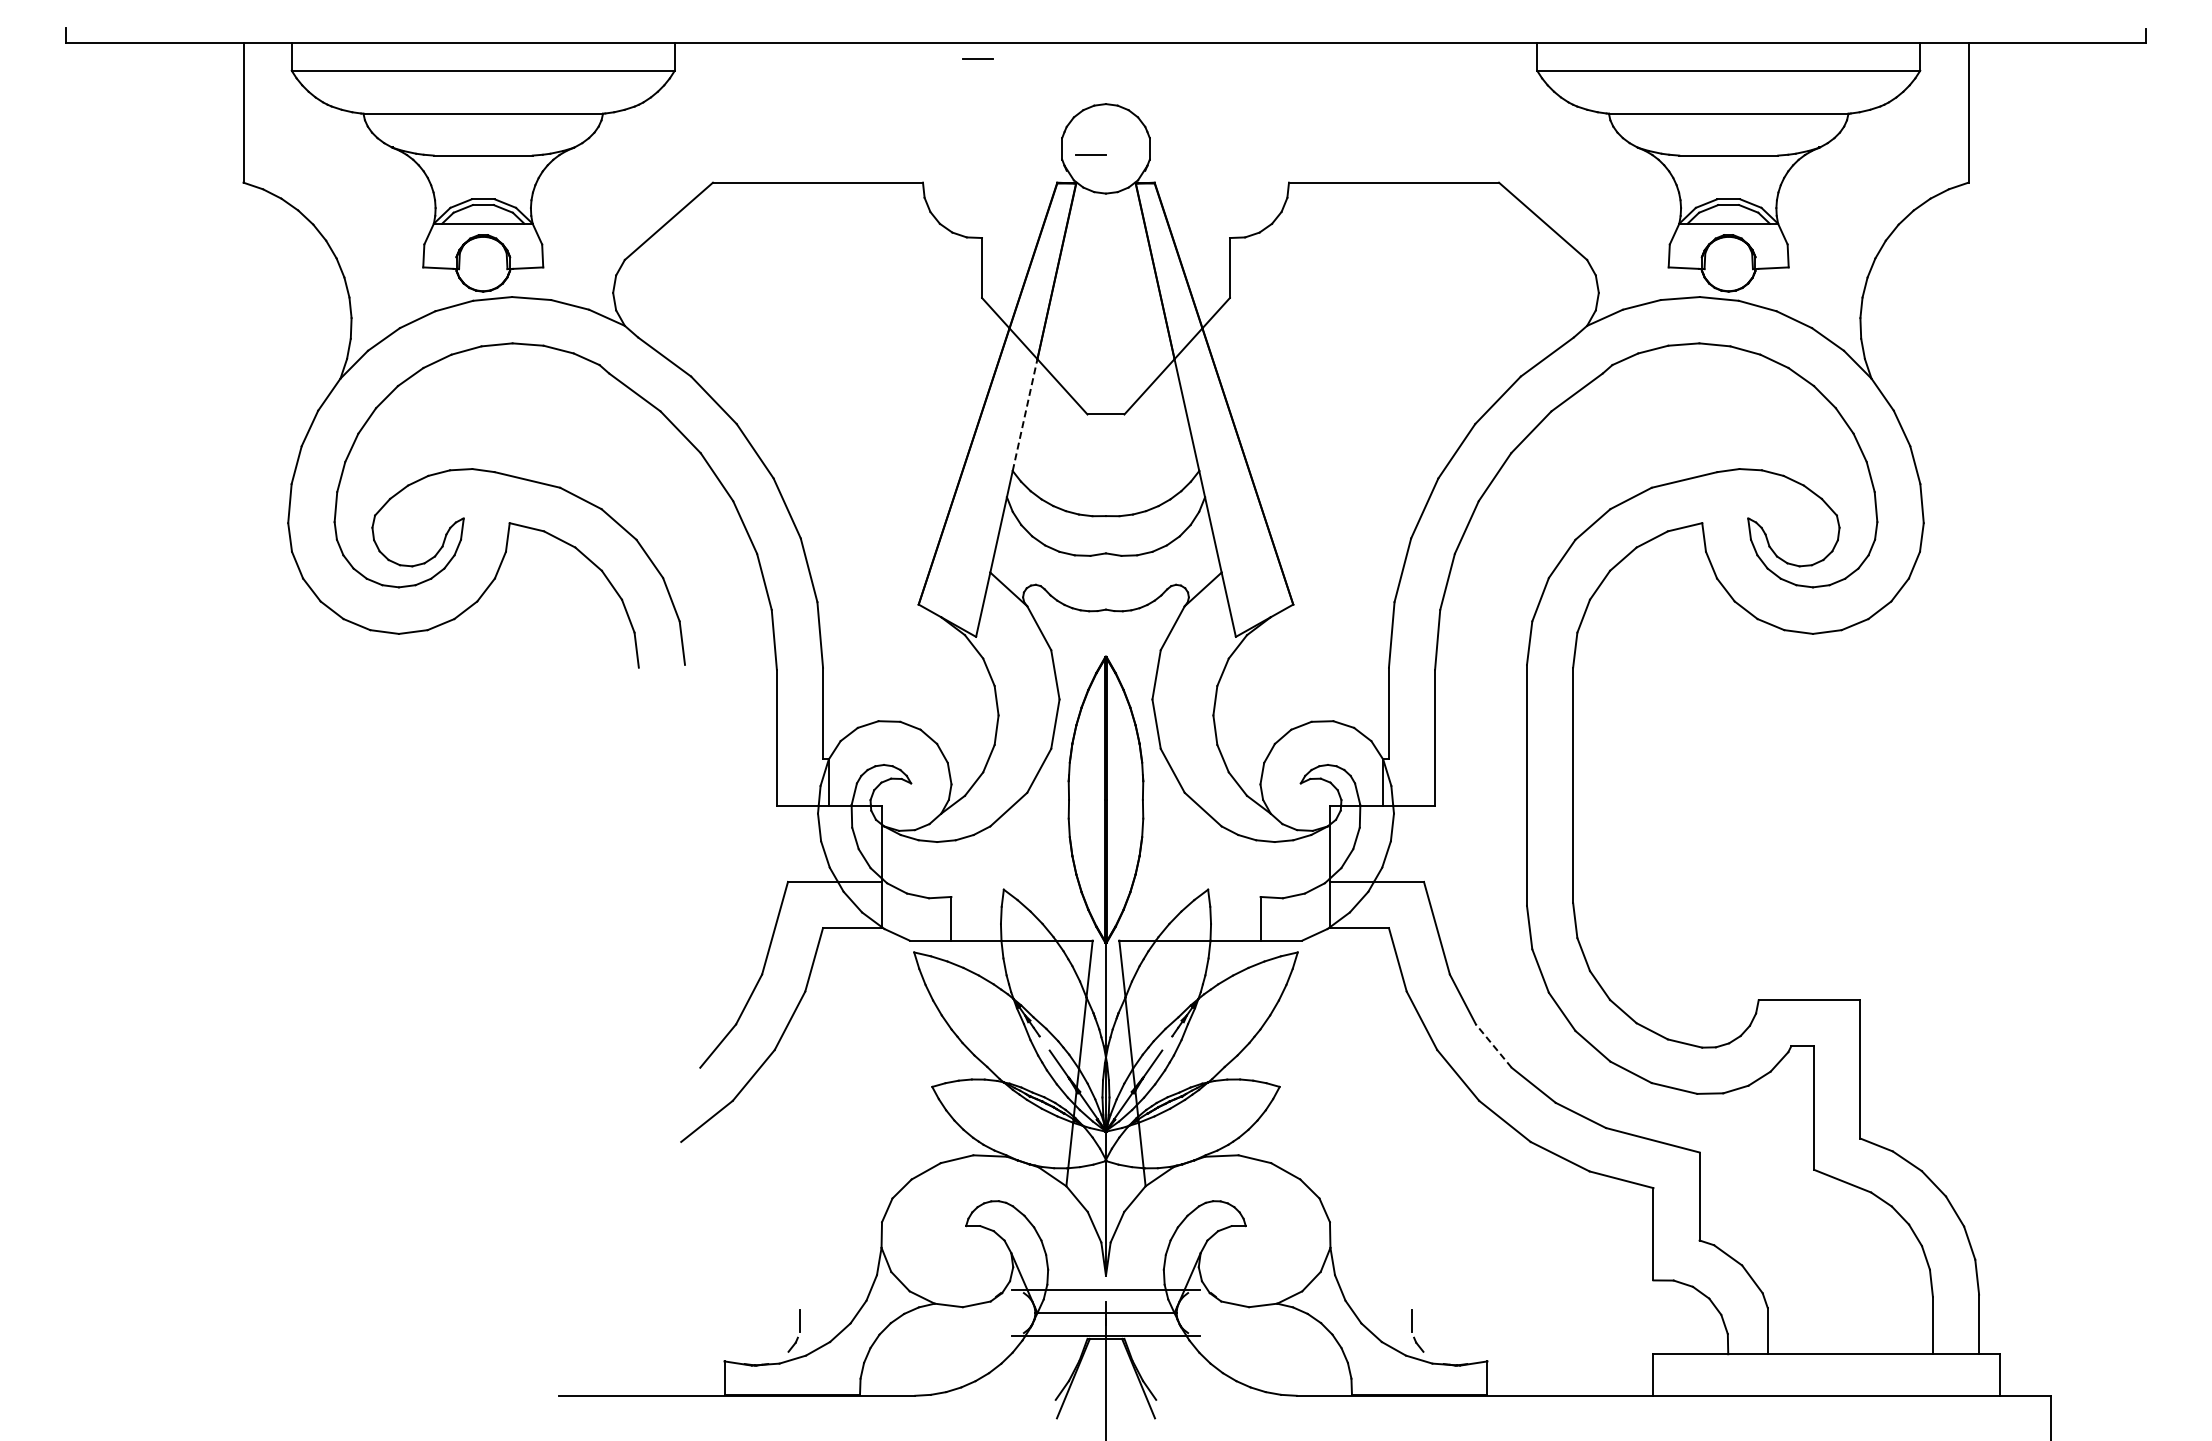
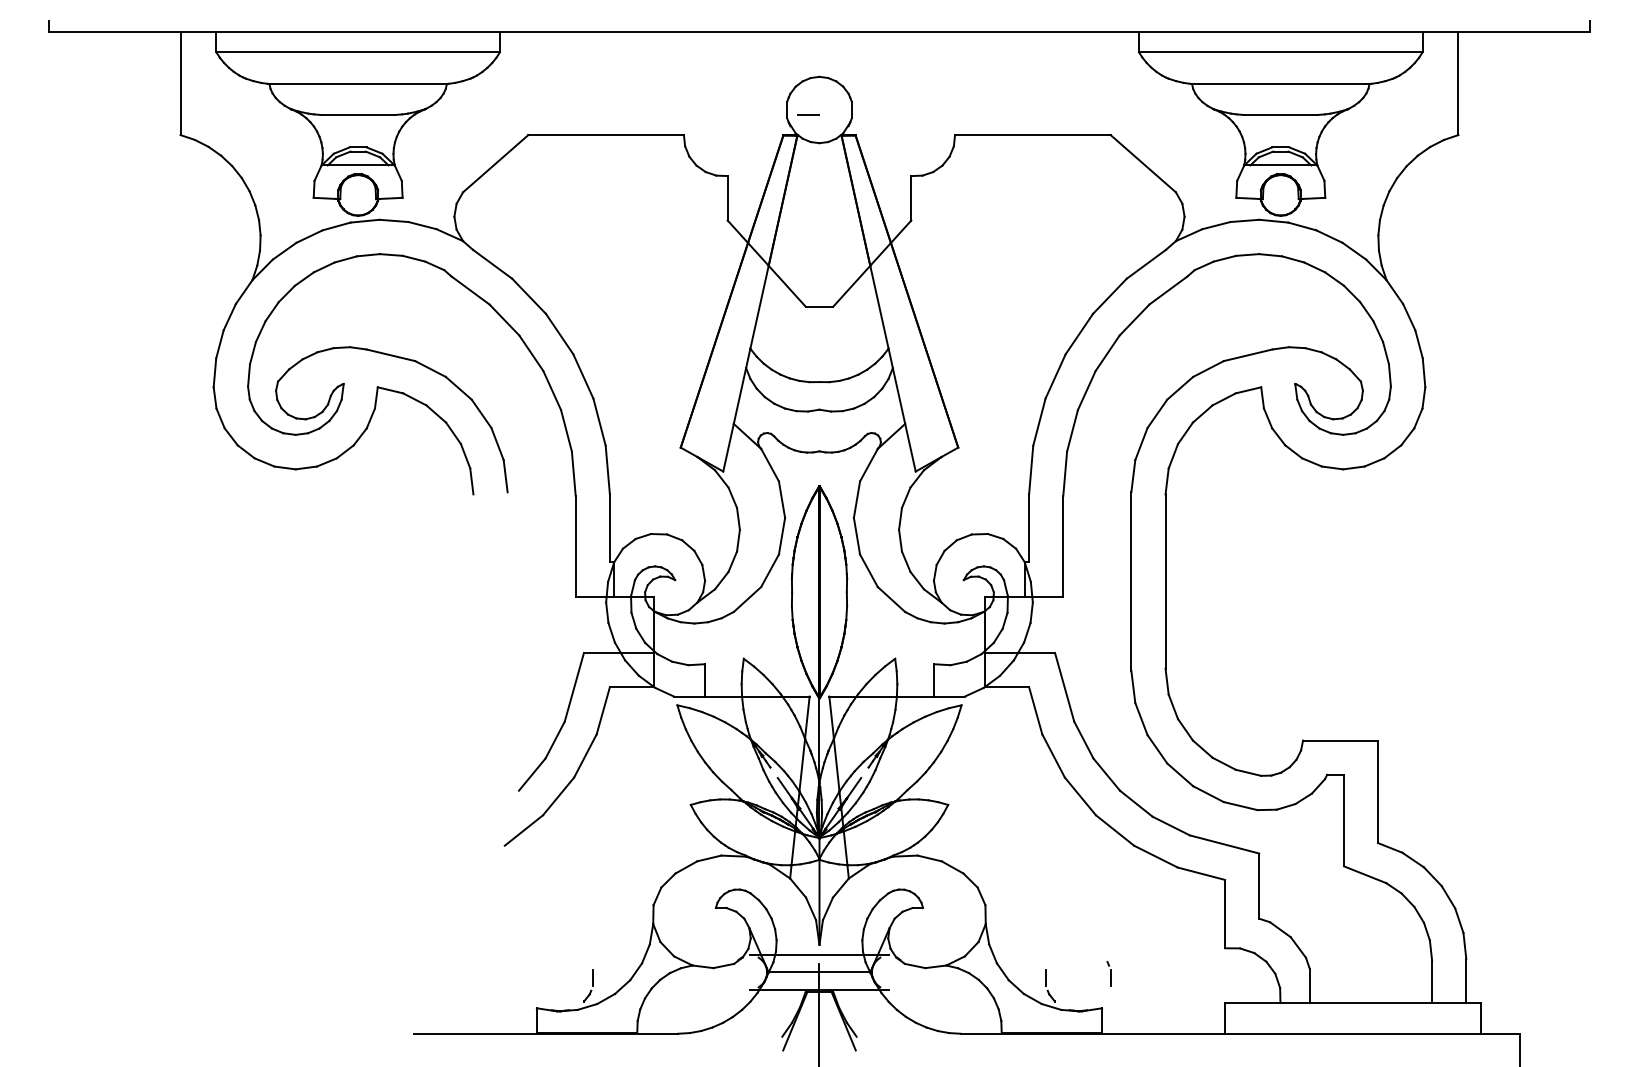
line: (977, 58) -> (724, 43), removed
line: (1025, 414) -> (759, 306), dashed -> solid
line: (1493, 1045) -> (1106, 774), dashed -> solid
part: (1496, 1315) -> (1108, 974), added

